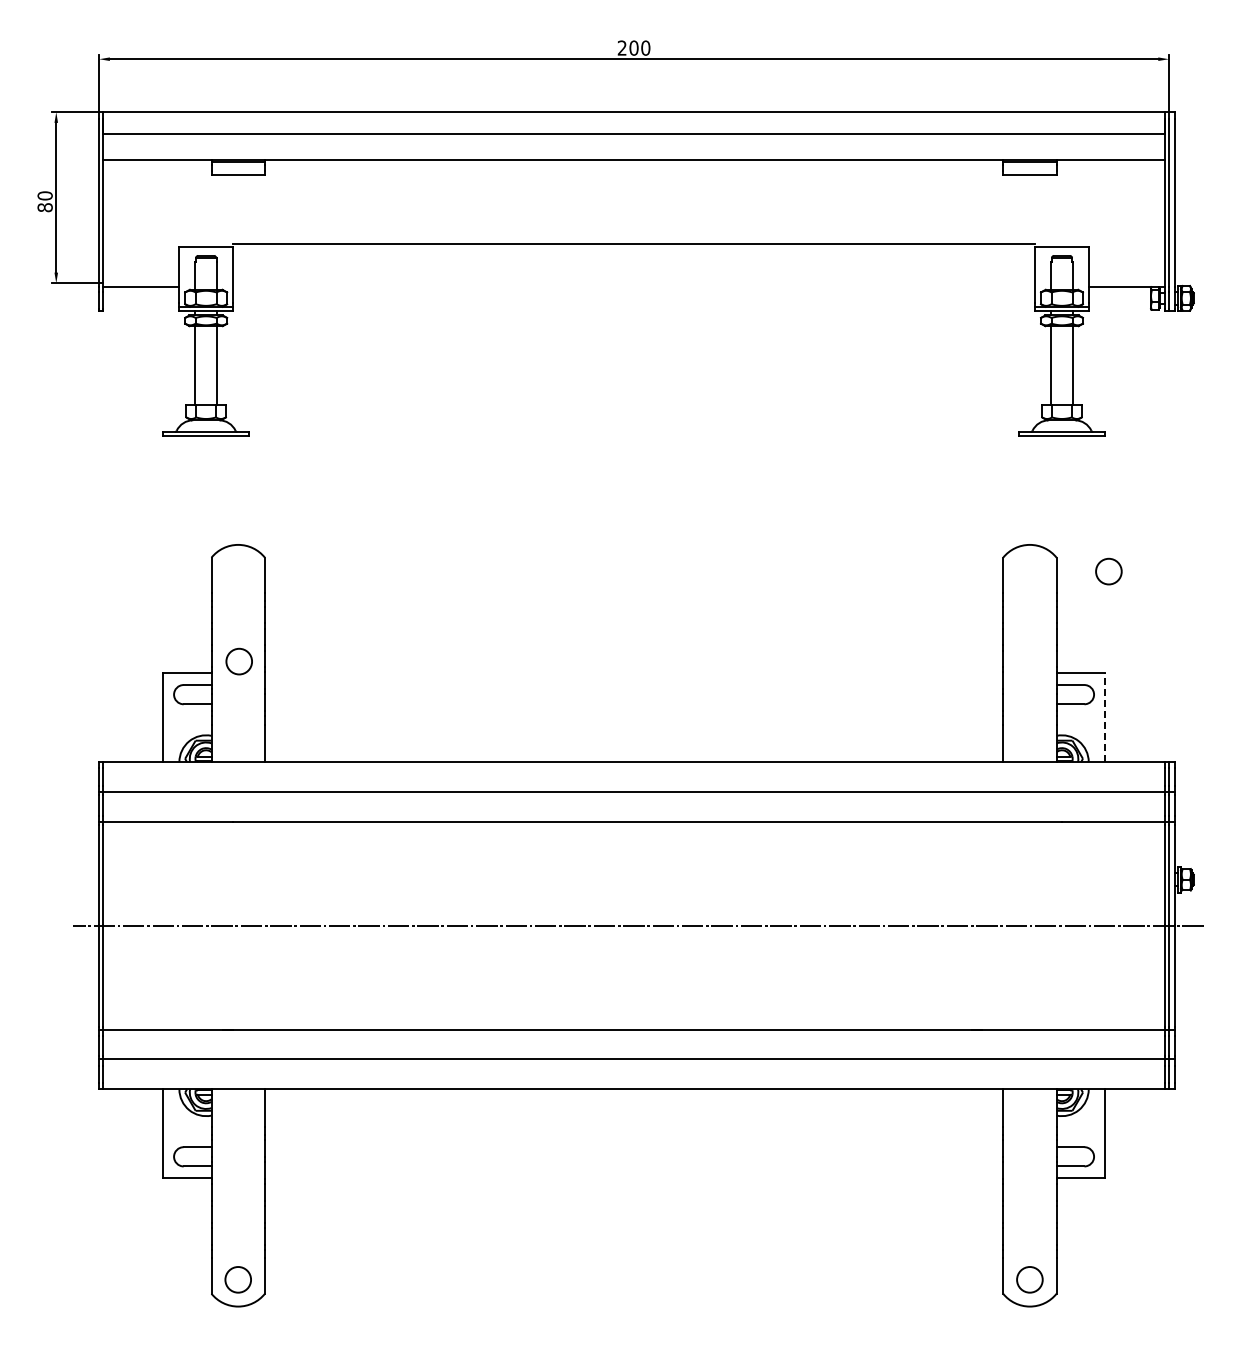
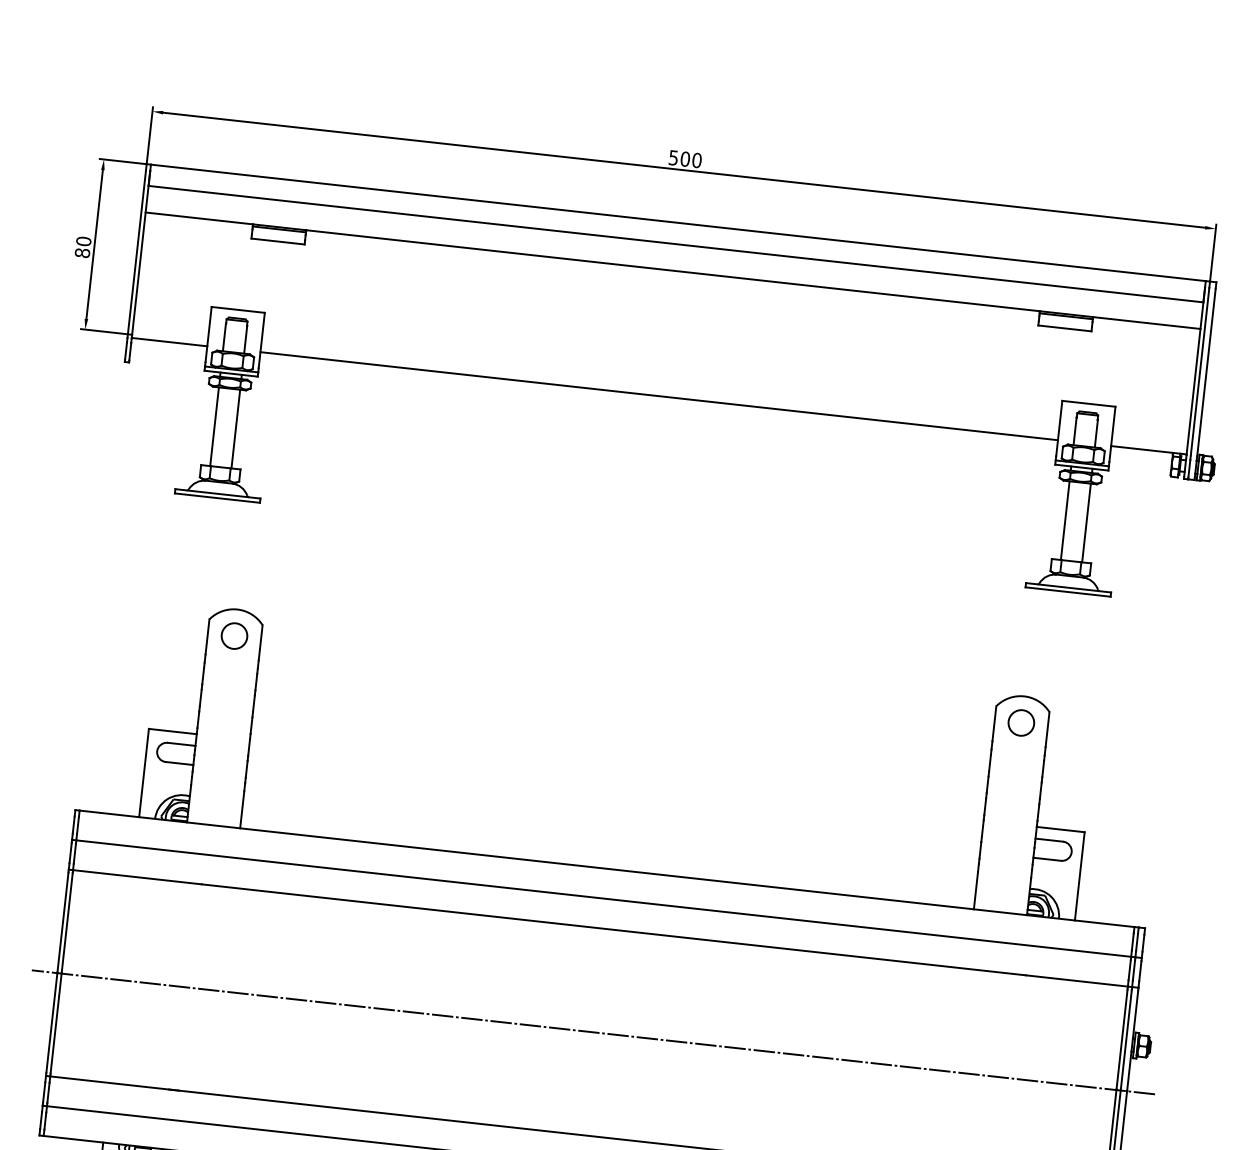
text: (621, 47) -> (672, 157), 200 -> 500
line: (633, 243) -> (658, 396), moved
circle: (1108, 571) -> (1020, 722), moved
circle: (238, 661) -> (233, 635), moved
line: (1104, 717) -> (1079, 876), dashed -> solid

